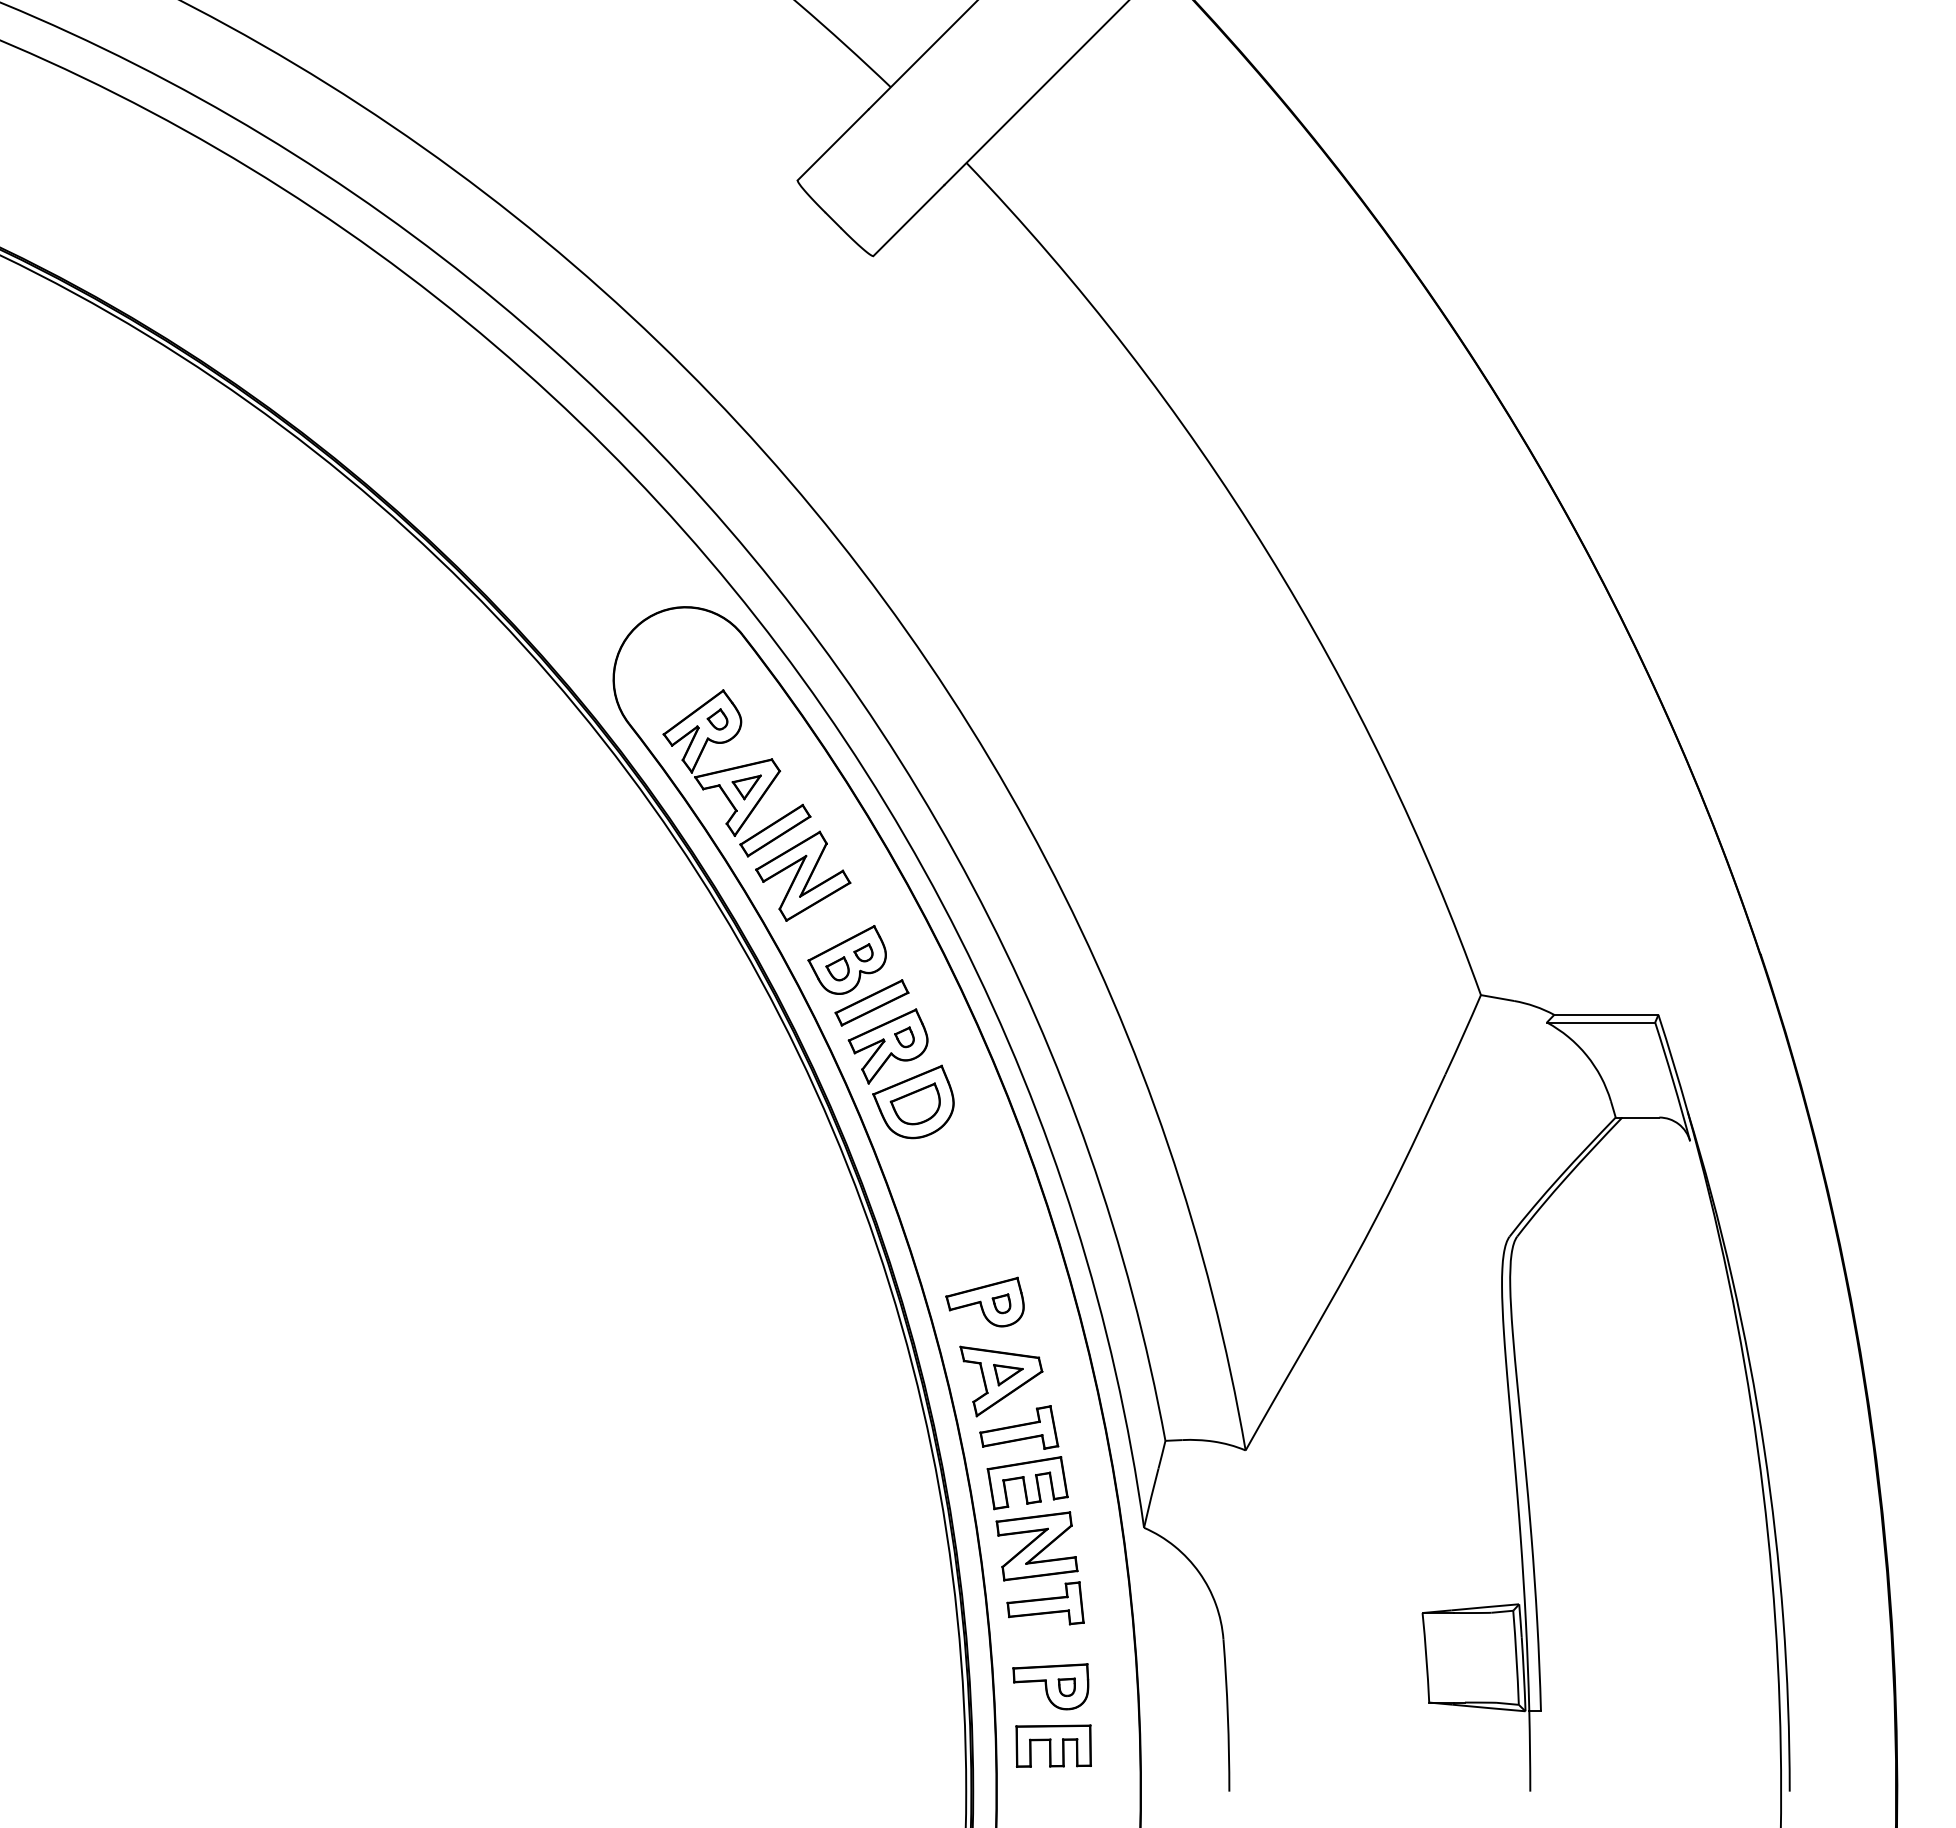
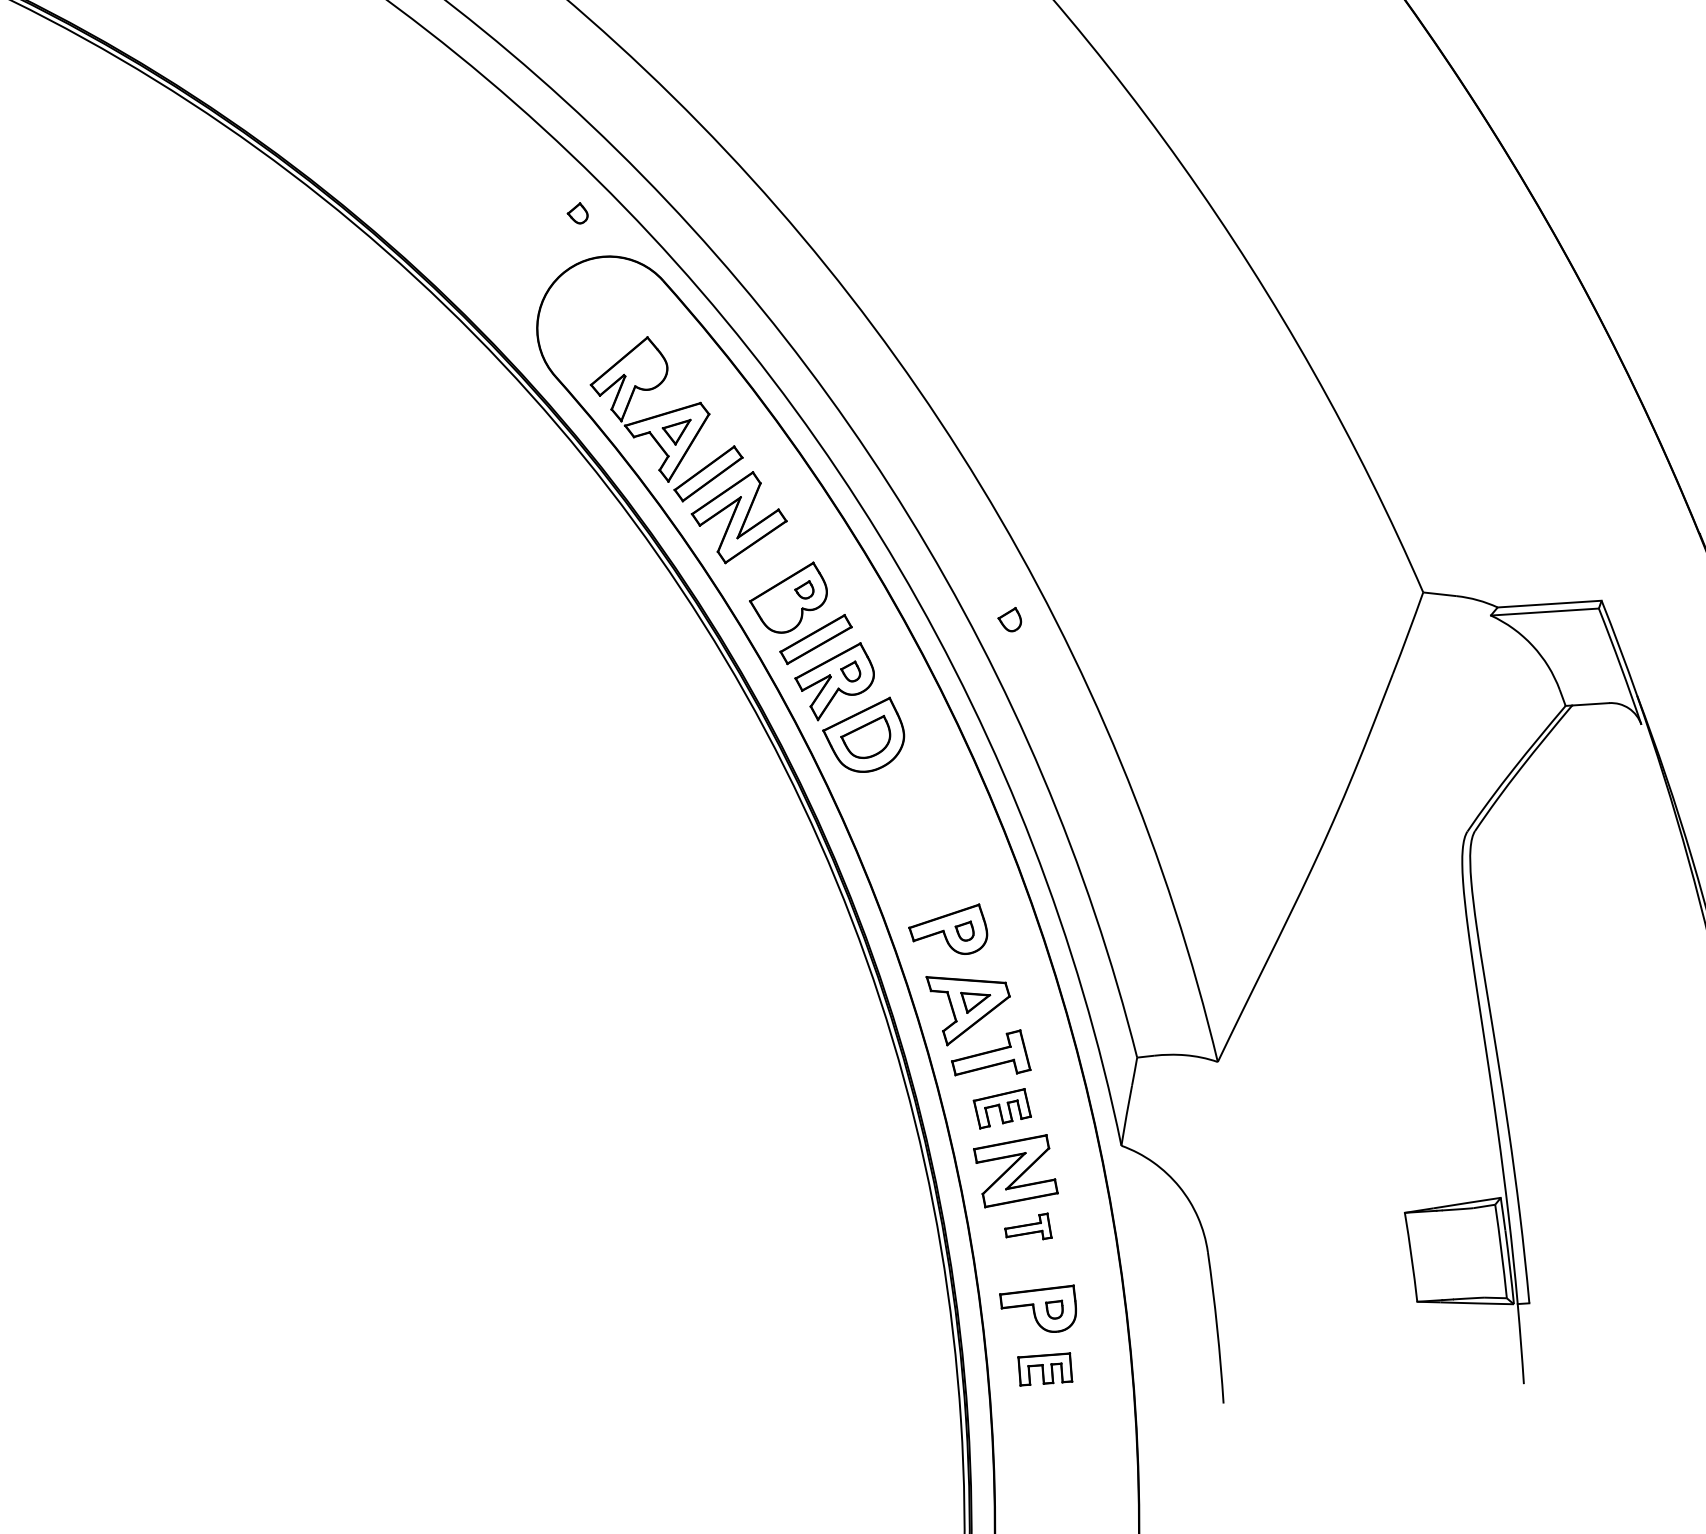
part: (717, 719) -> (577, 213), moved
part: (837, 968) -> (1009, 619), moved
part: (1027, 1483) -> (1002, 1109), size x0.7
part: (1045, 1603) -> (1027, 1227), size x0.6
part: (1053, 1745) -> (1045, 1368), size x0.7

